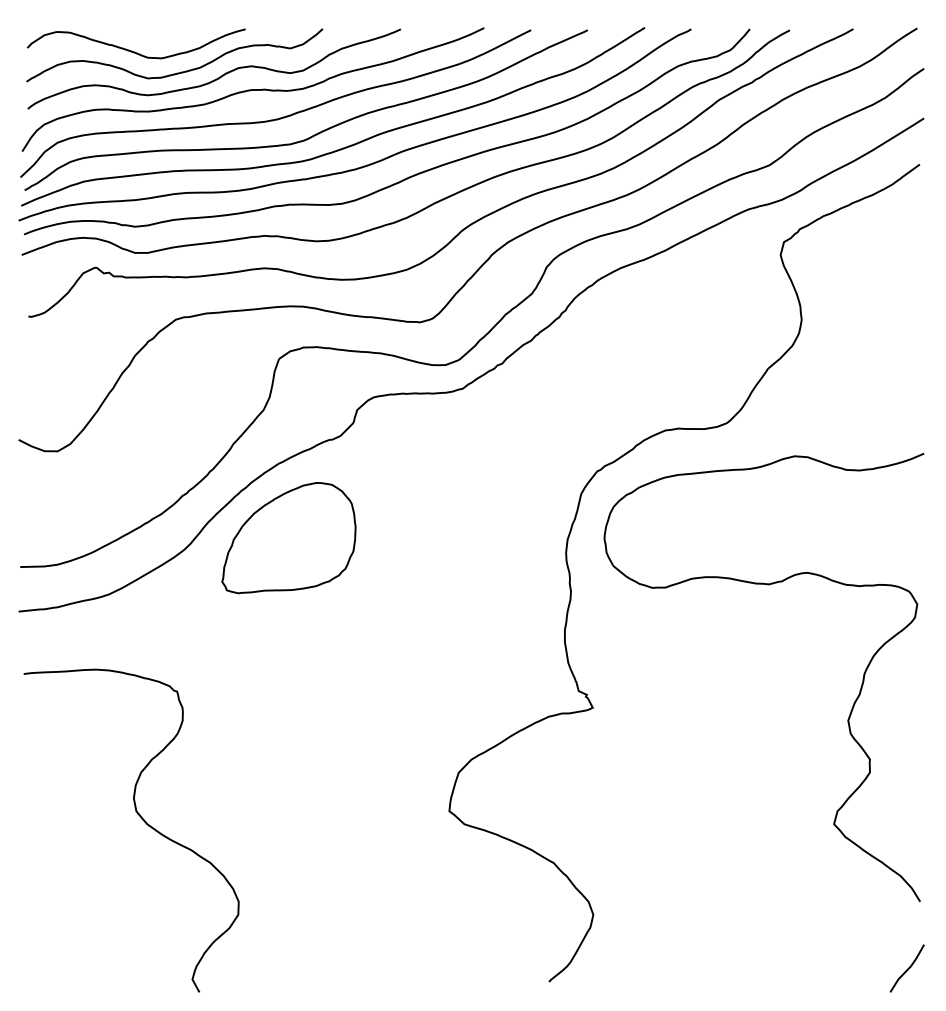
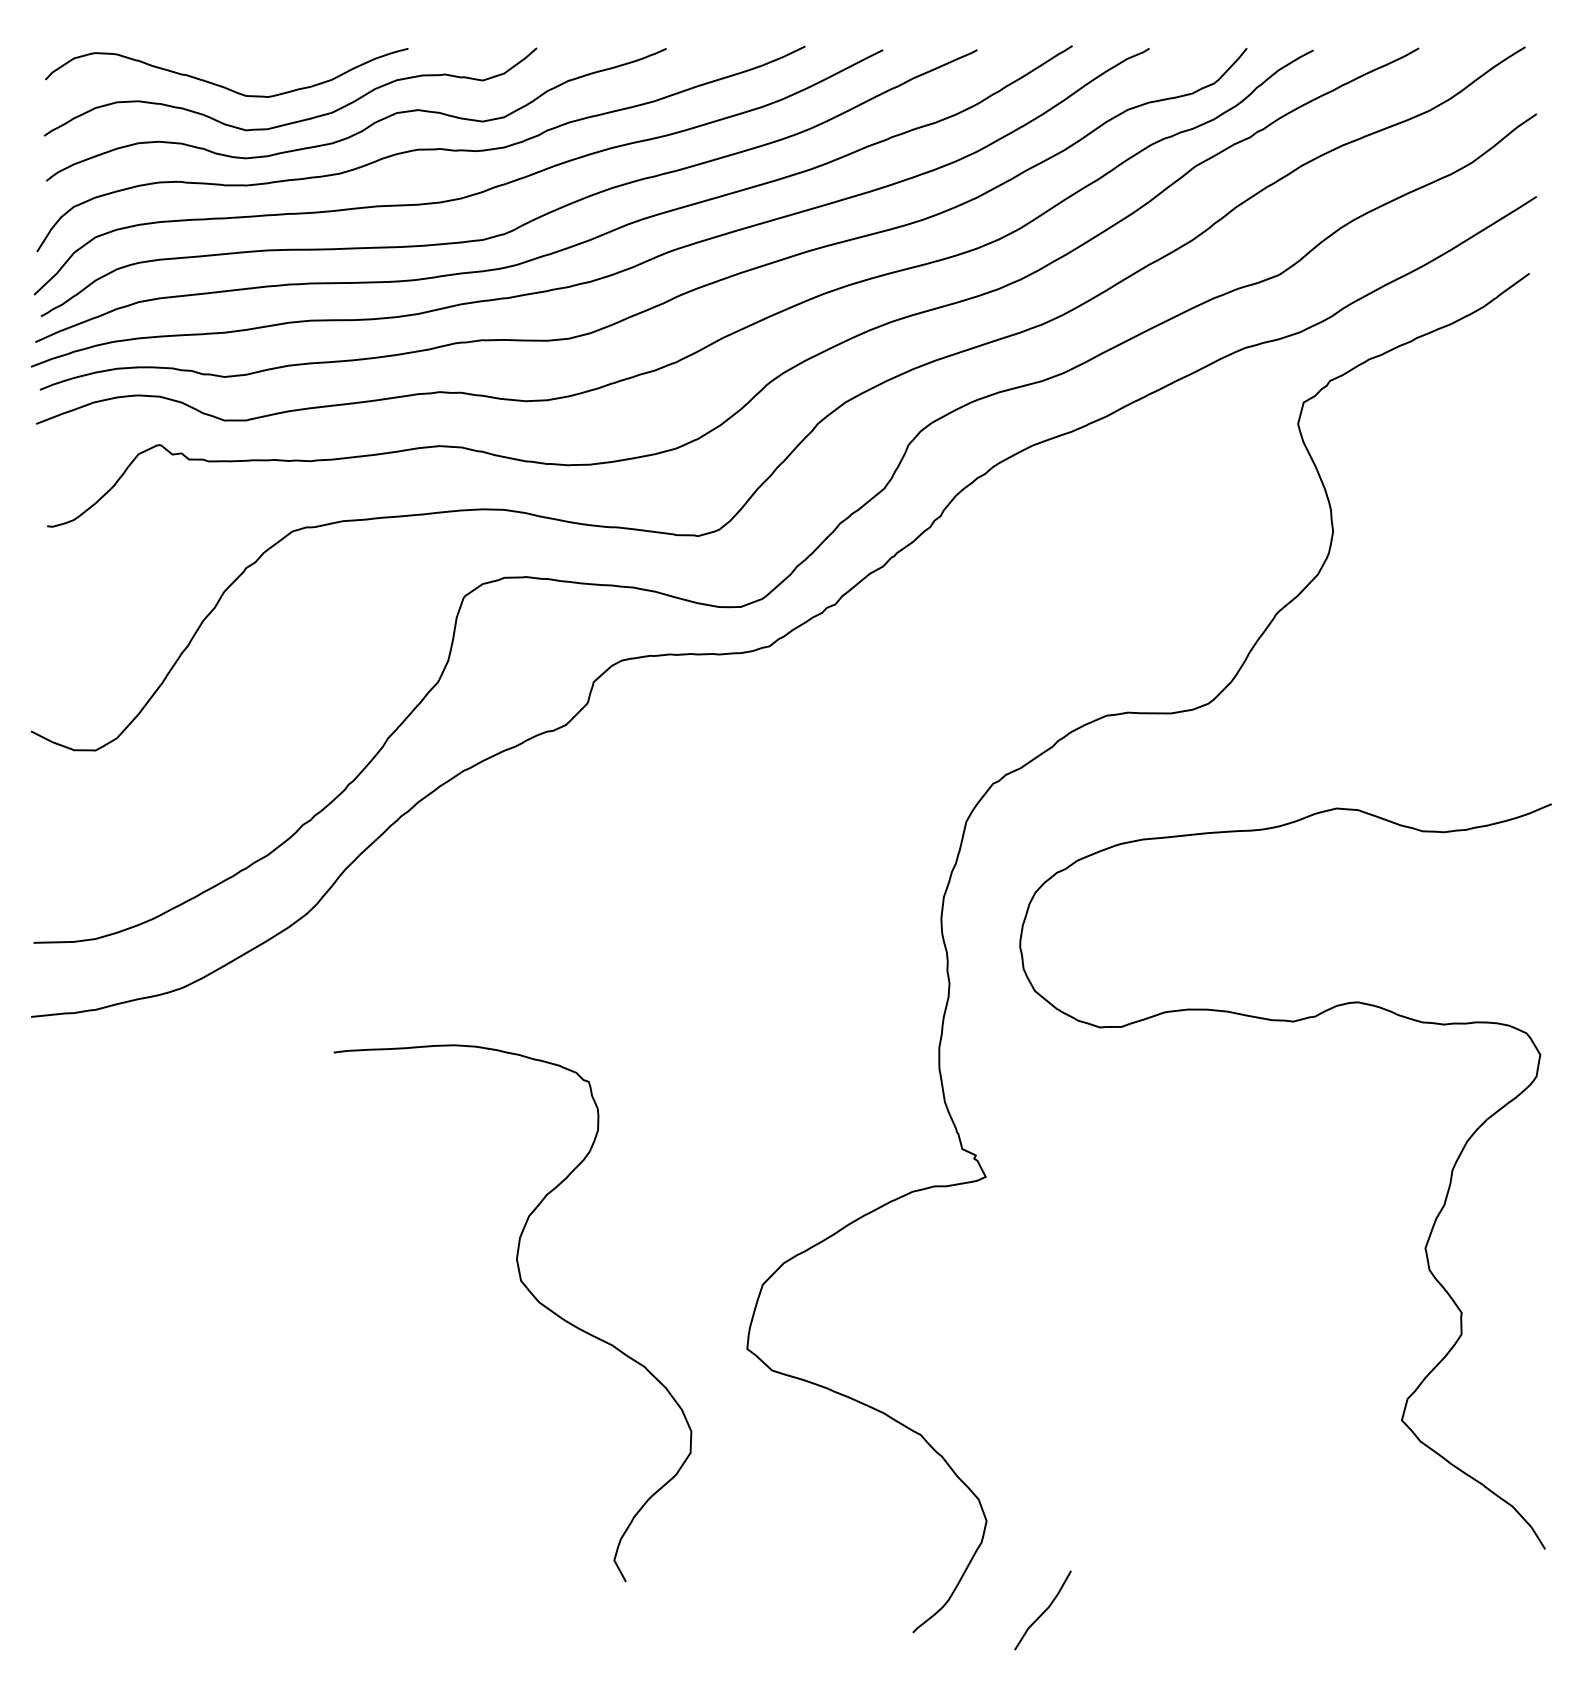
part: (288, 538) -> (479, 895), removed
curve: (767, 585) -> (1291, 1023), moved
curve: (141, 819) -> (529, 1294), moved
curve: (907, 968) -> (1043, 1610), moved

